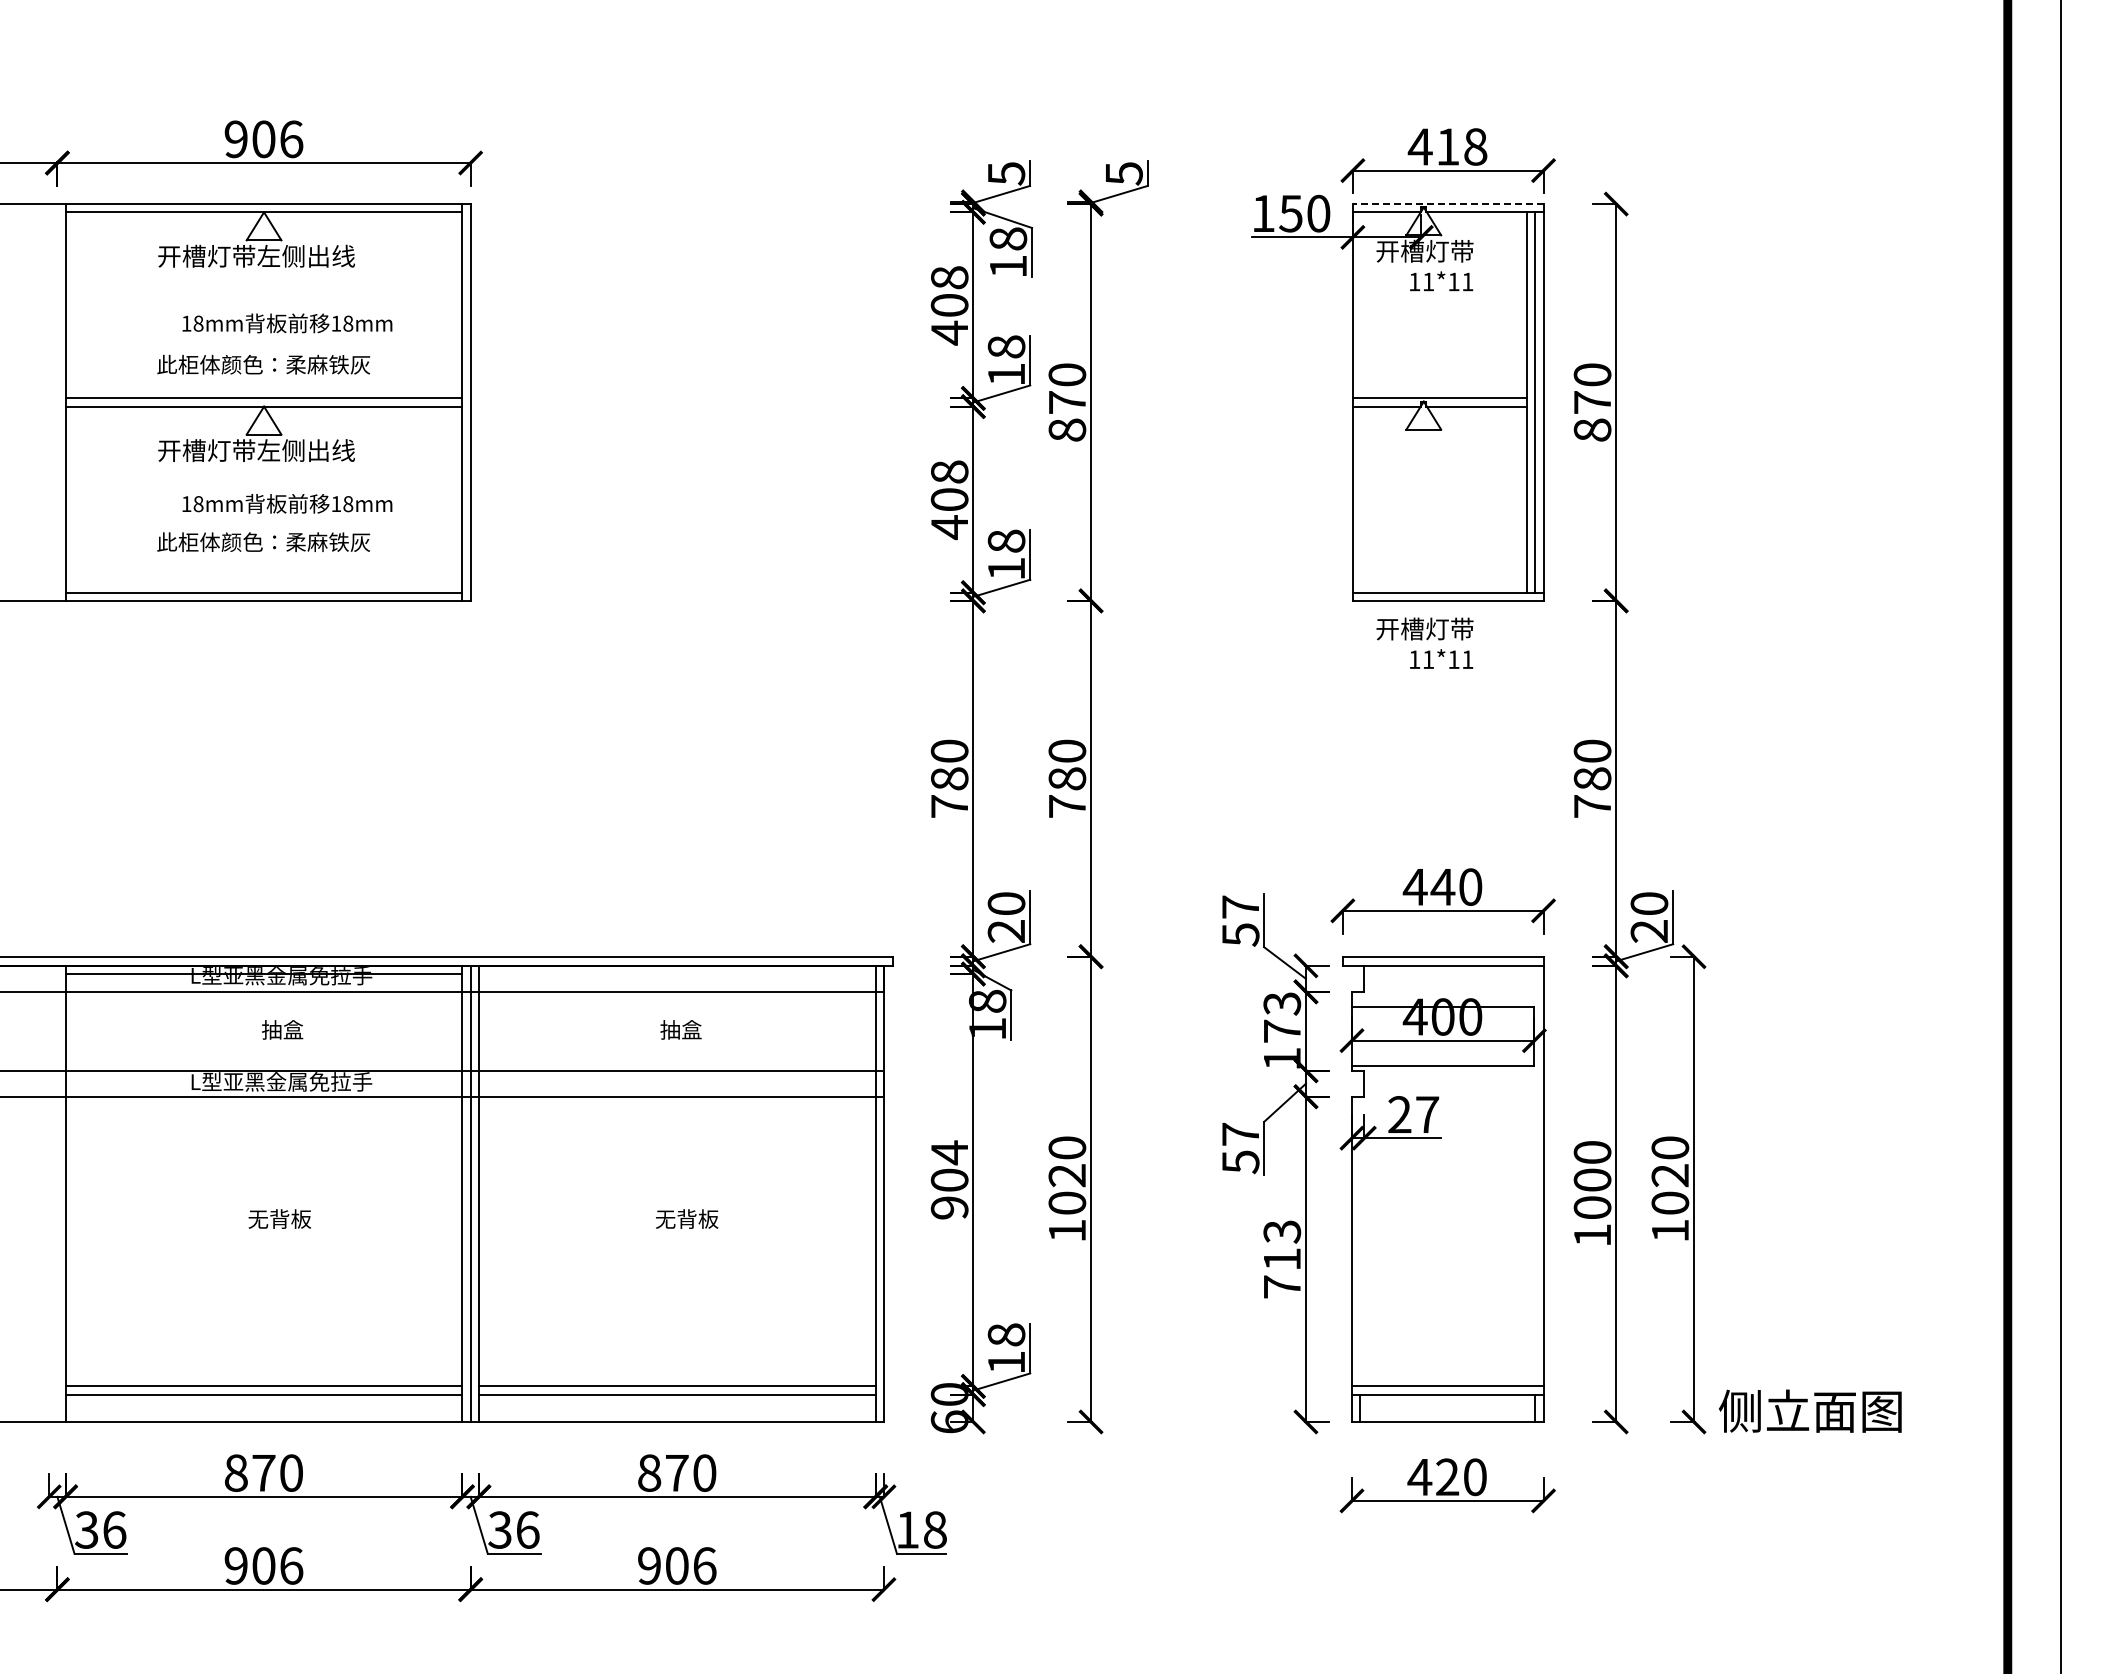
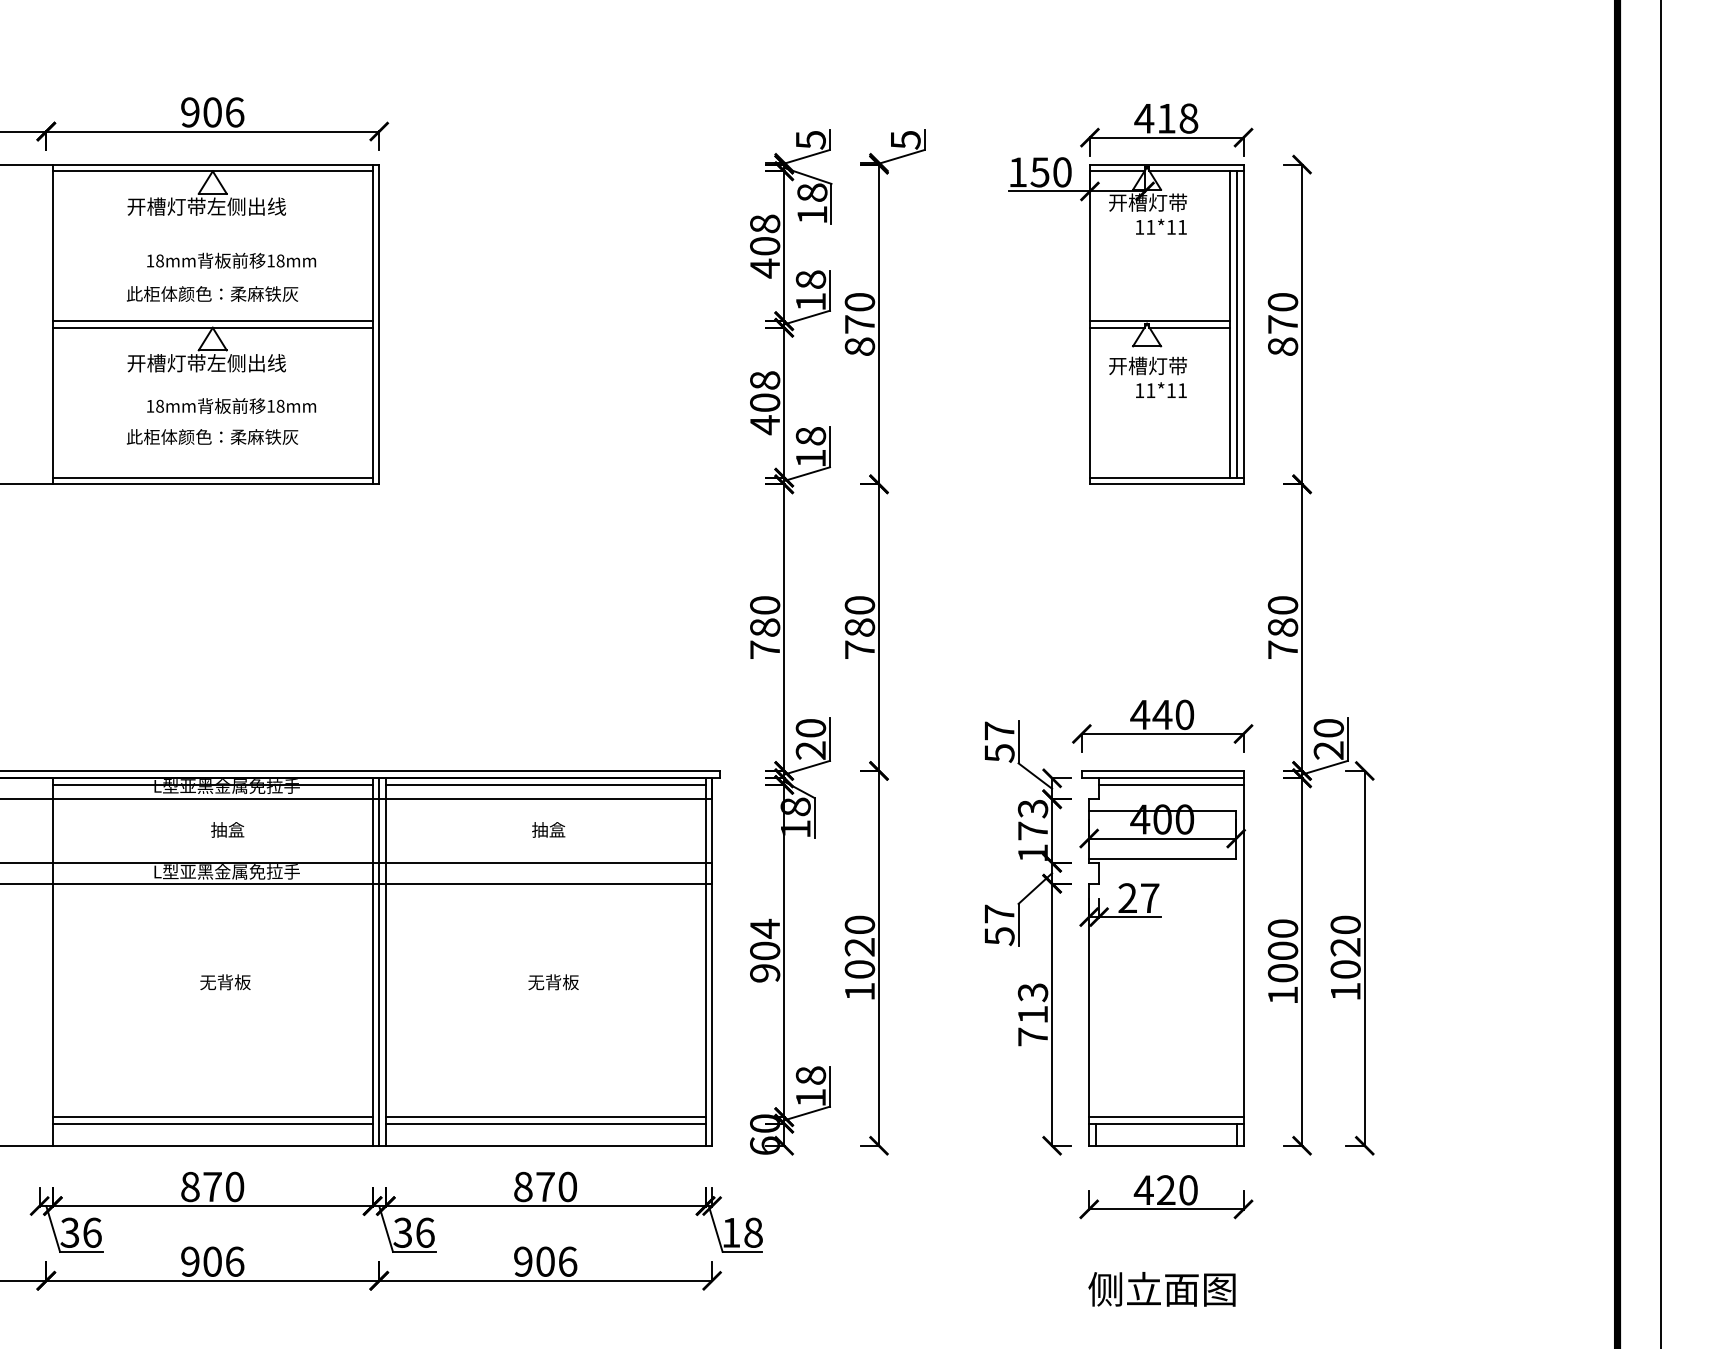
line: (1447, 204) -> (1166, 164), dashed -> solid
text: (1424, 642) -> (1147, 376), moved
line: (676, 974) -> (545, 785), added
line: (1453, 974) -> (1170, 785), added
text: (1810, 1410) -> (1162, 1288), moved

